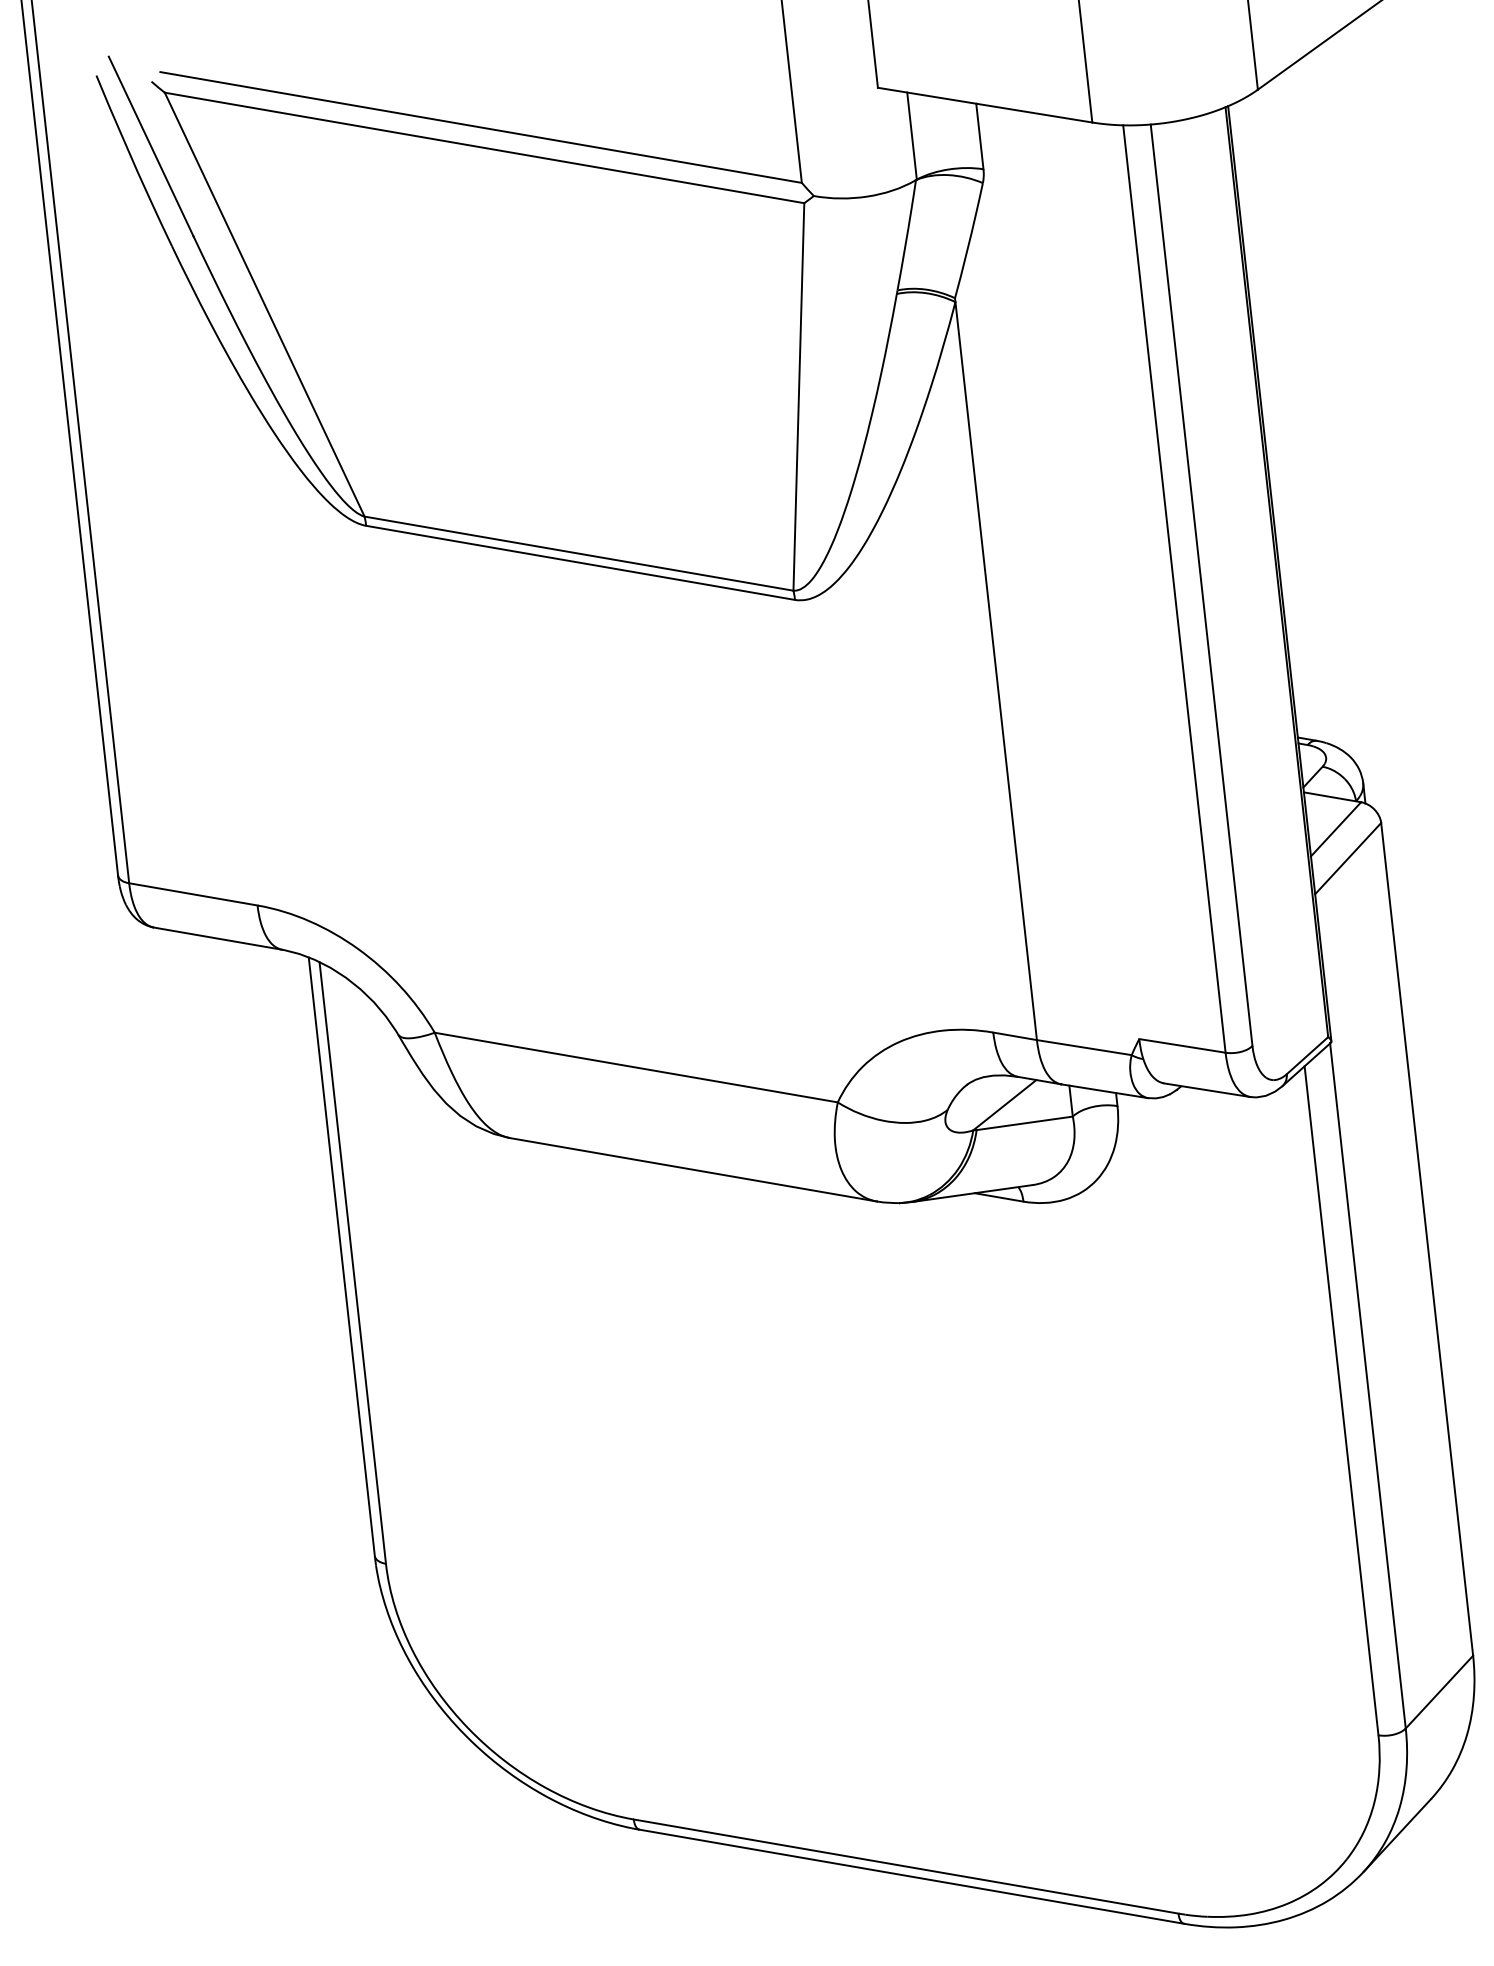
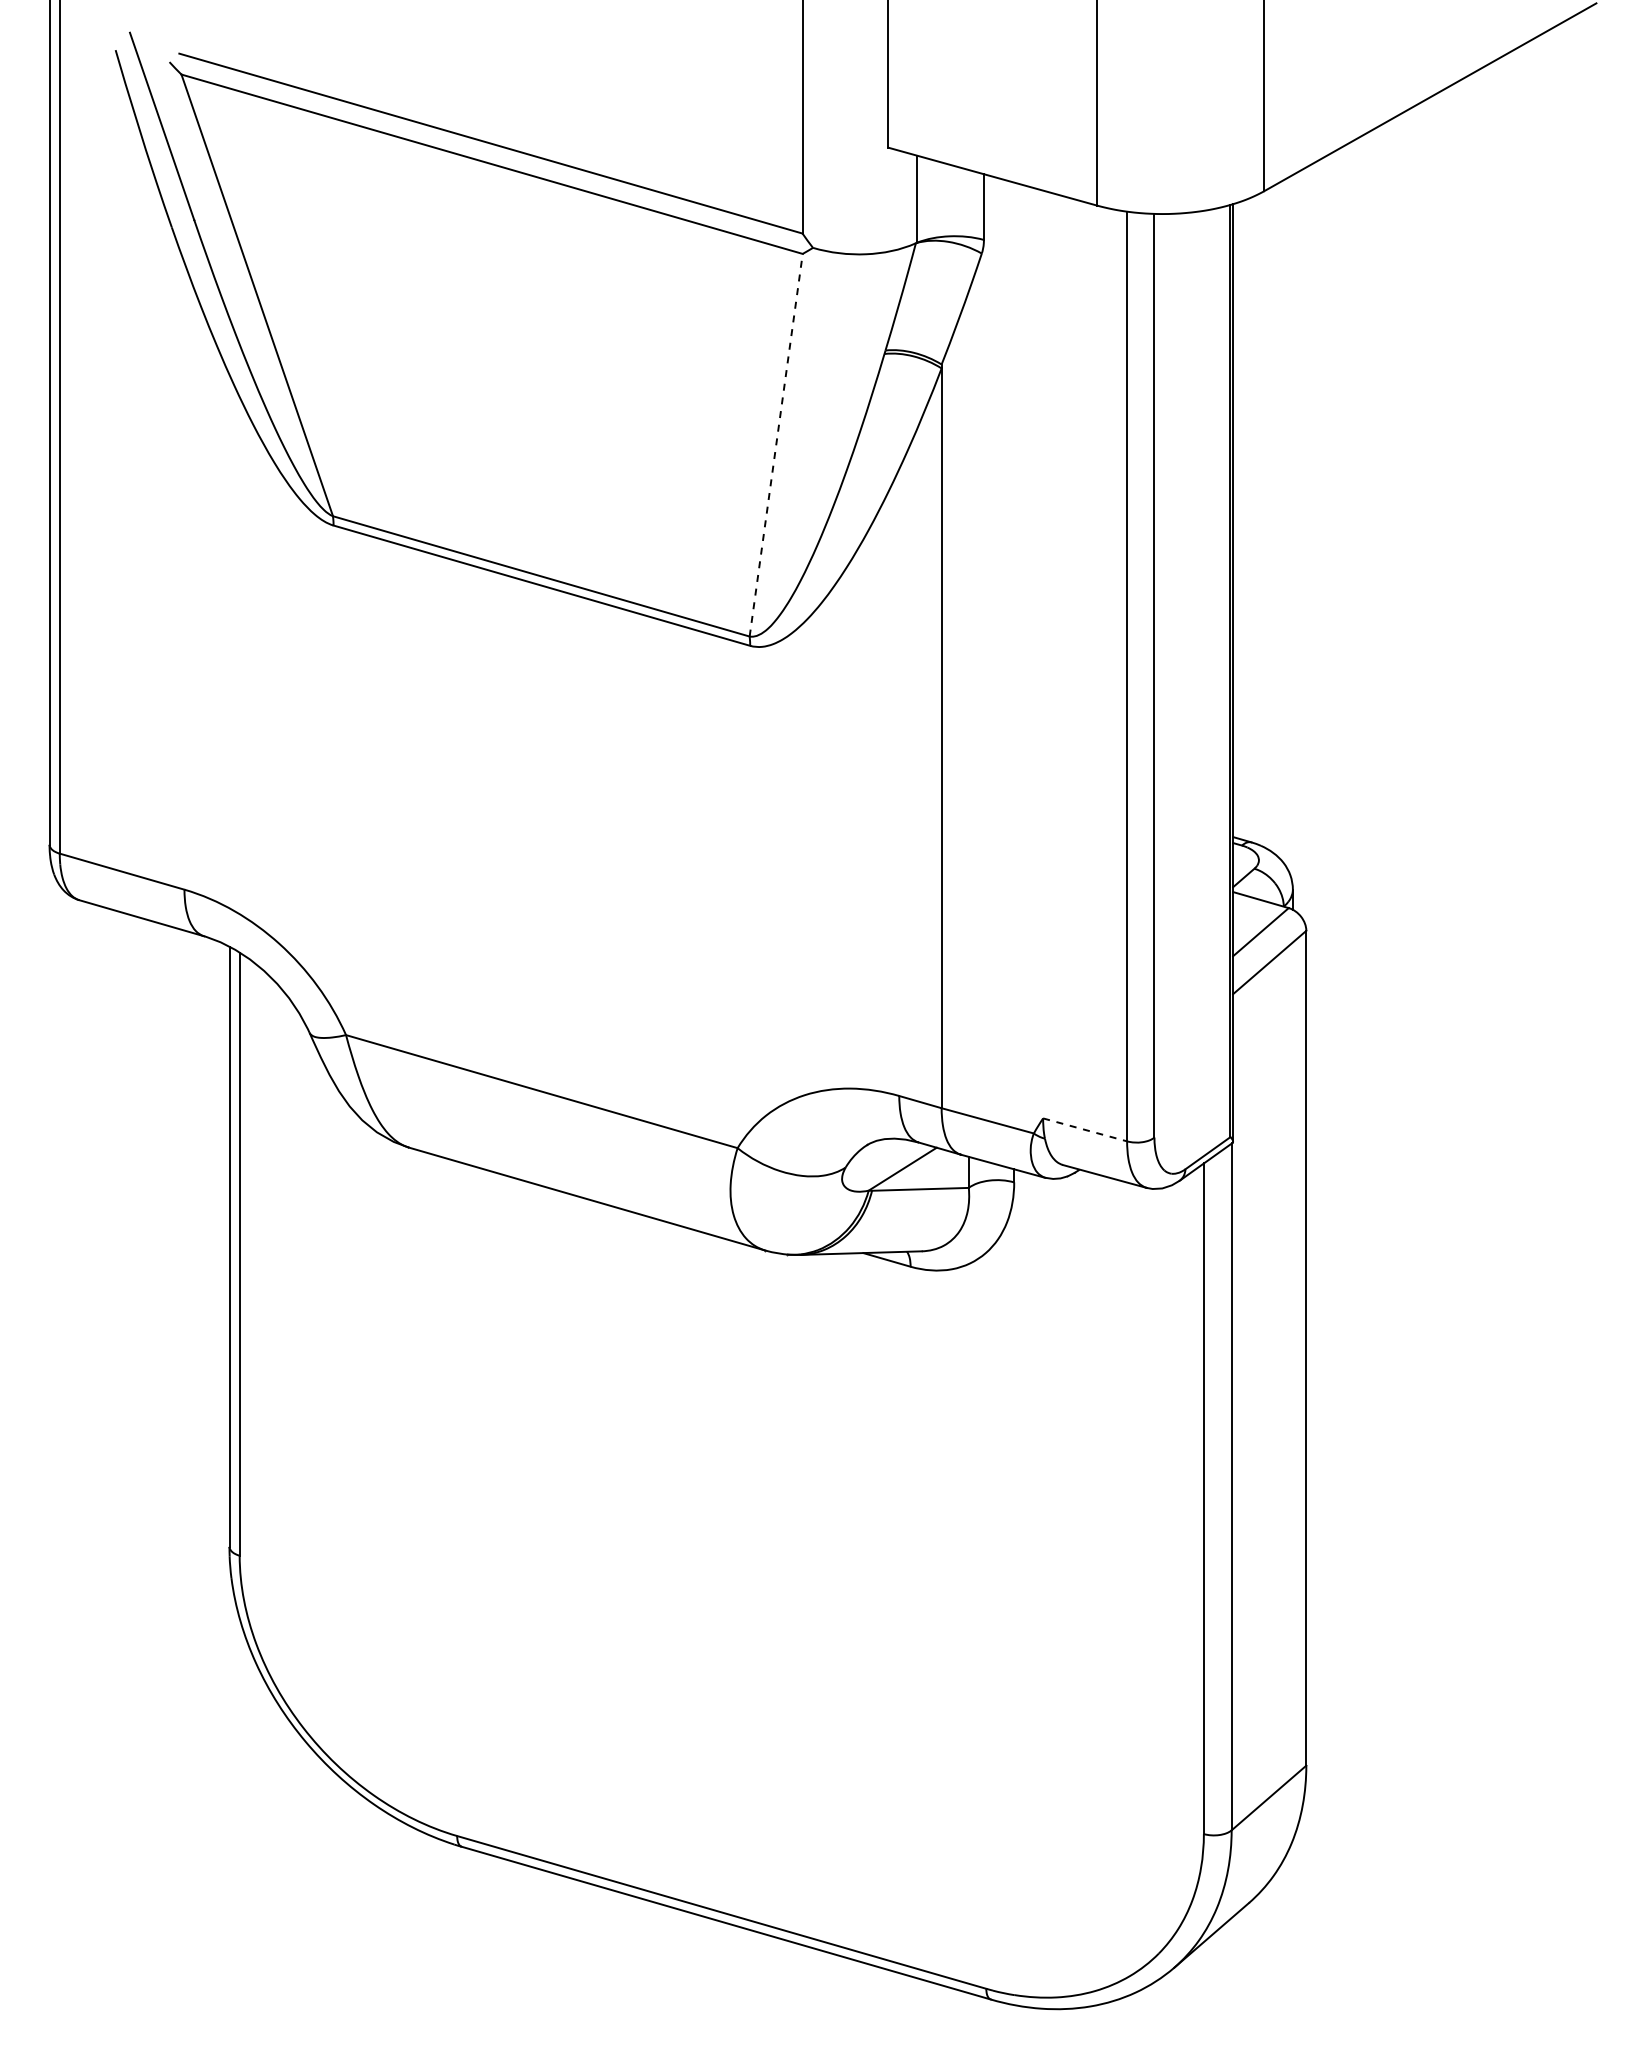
line: (799, 396) -> (776, 444), solid -> dashed
line: (1182, 1045) -> (1085, 1129), solid -> dashed

